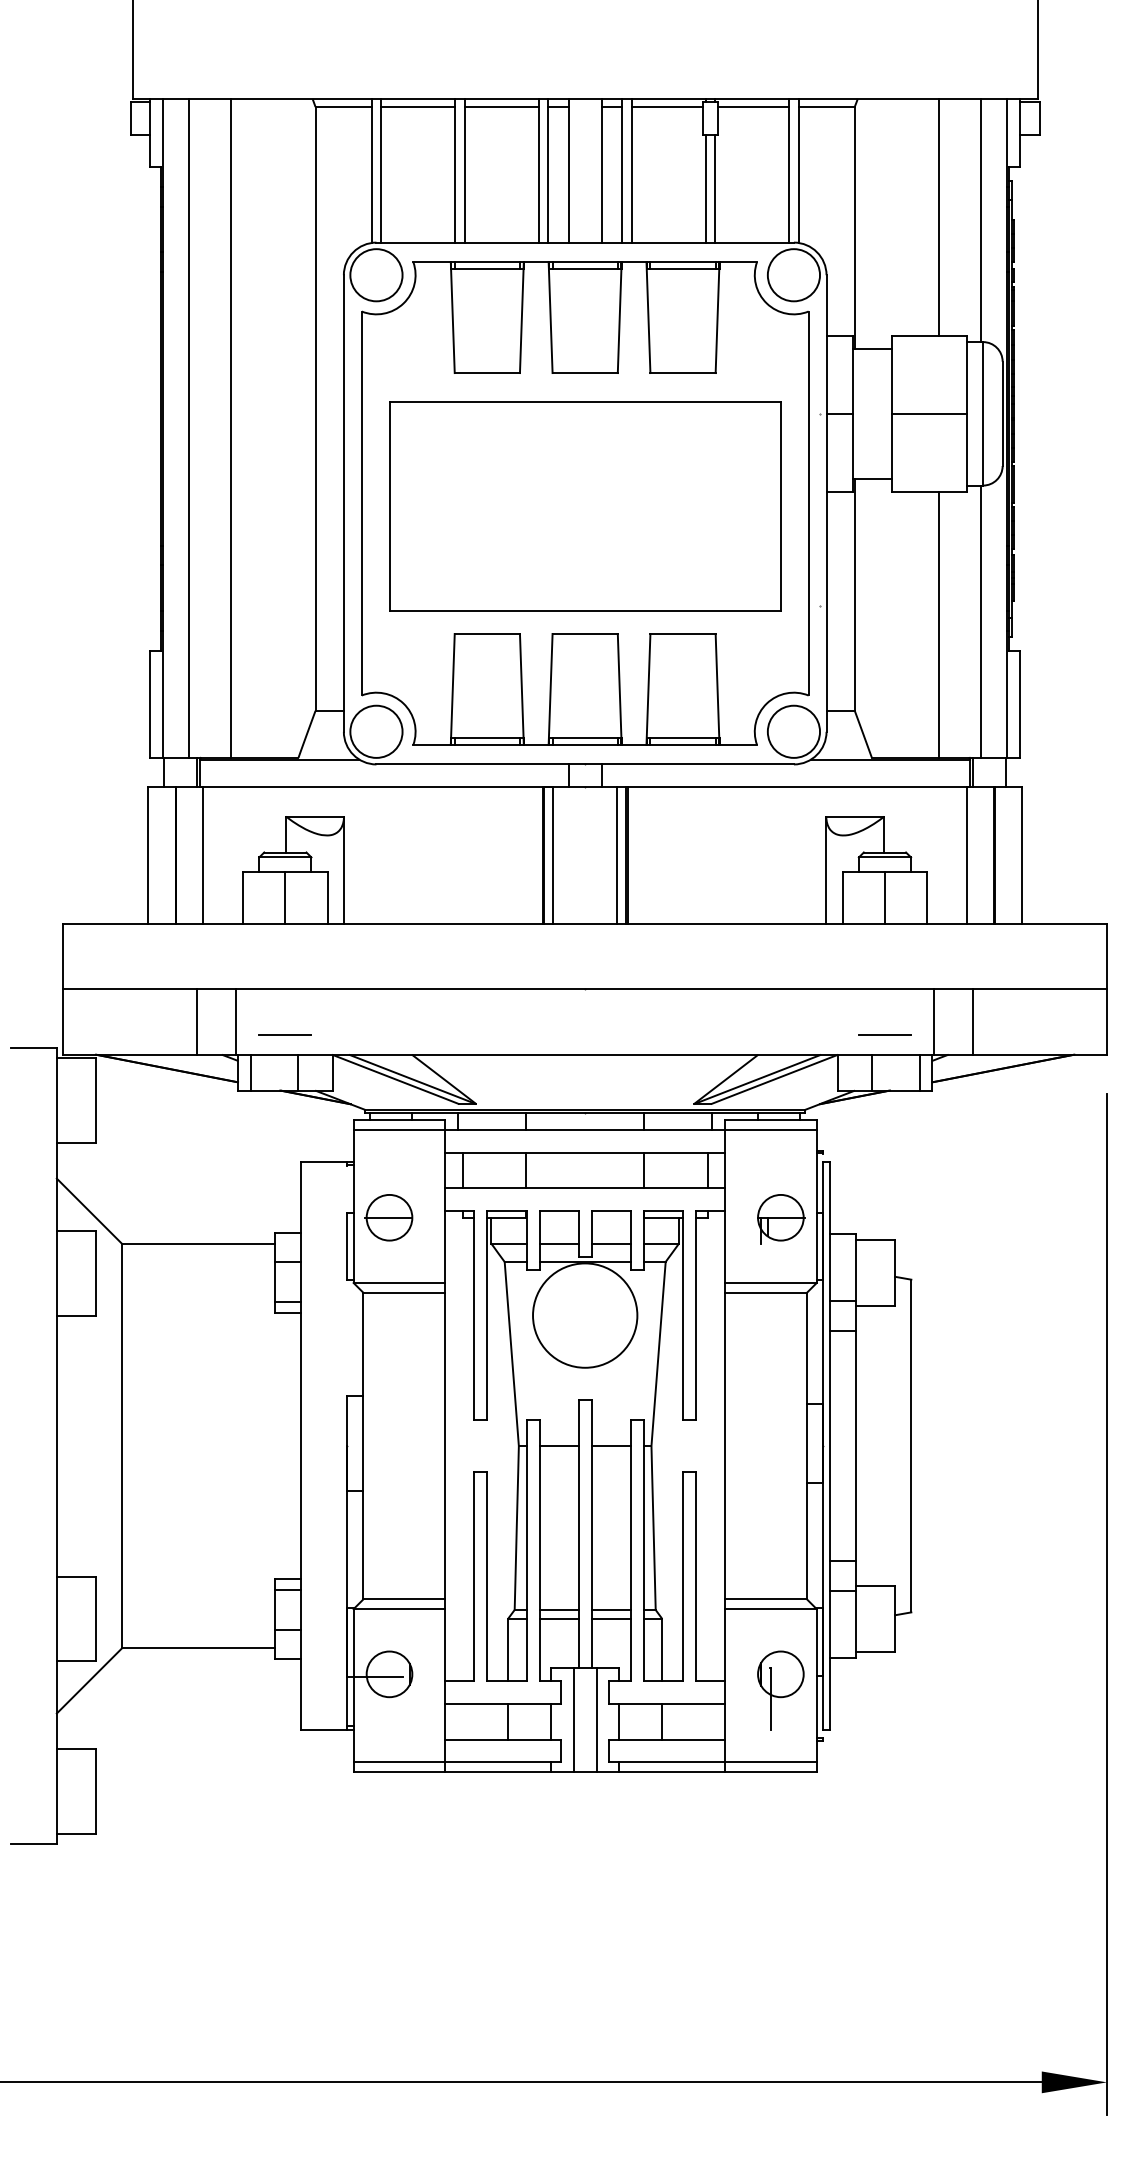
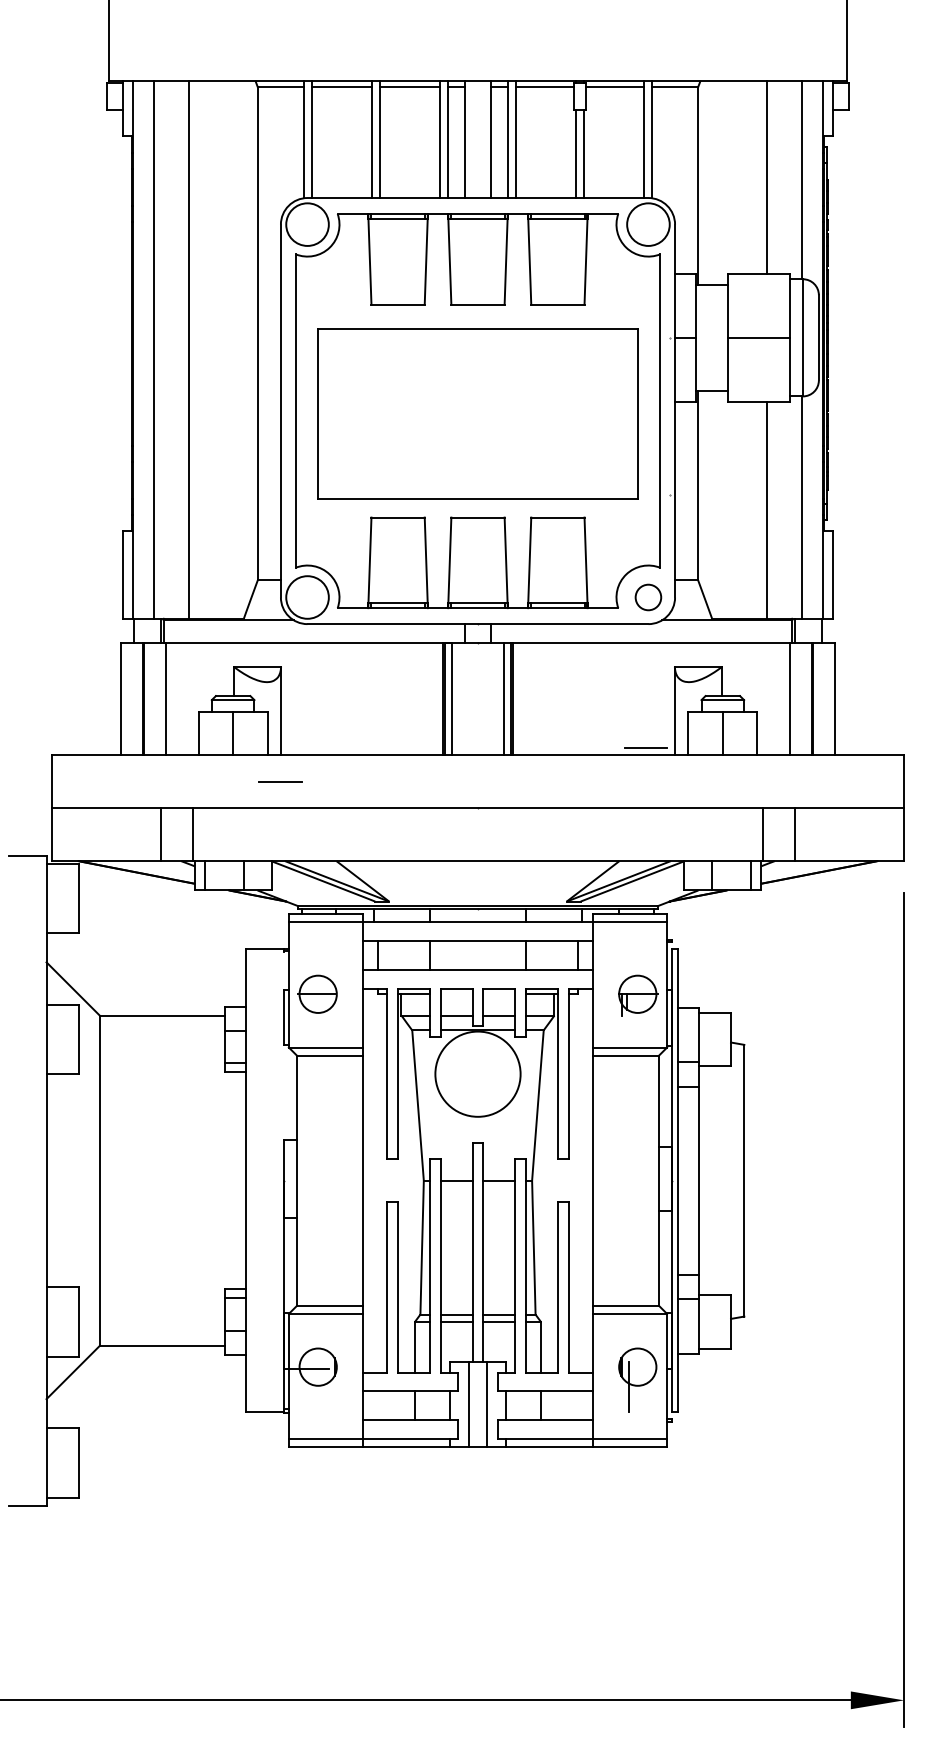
circle: (793, 731) -> (648, 597), size x0.6
line: (284, 1034) -> (279, 781), moved
line: (884, 1034) -> (645, 747), moved

